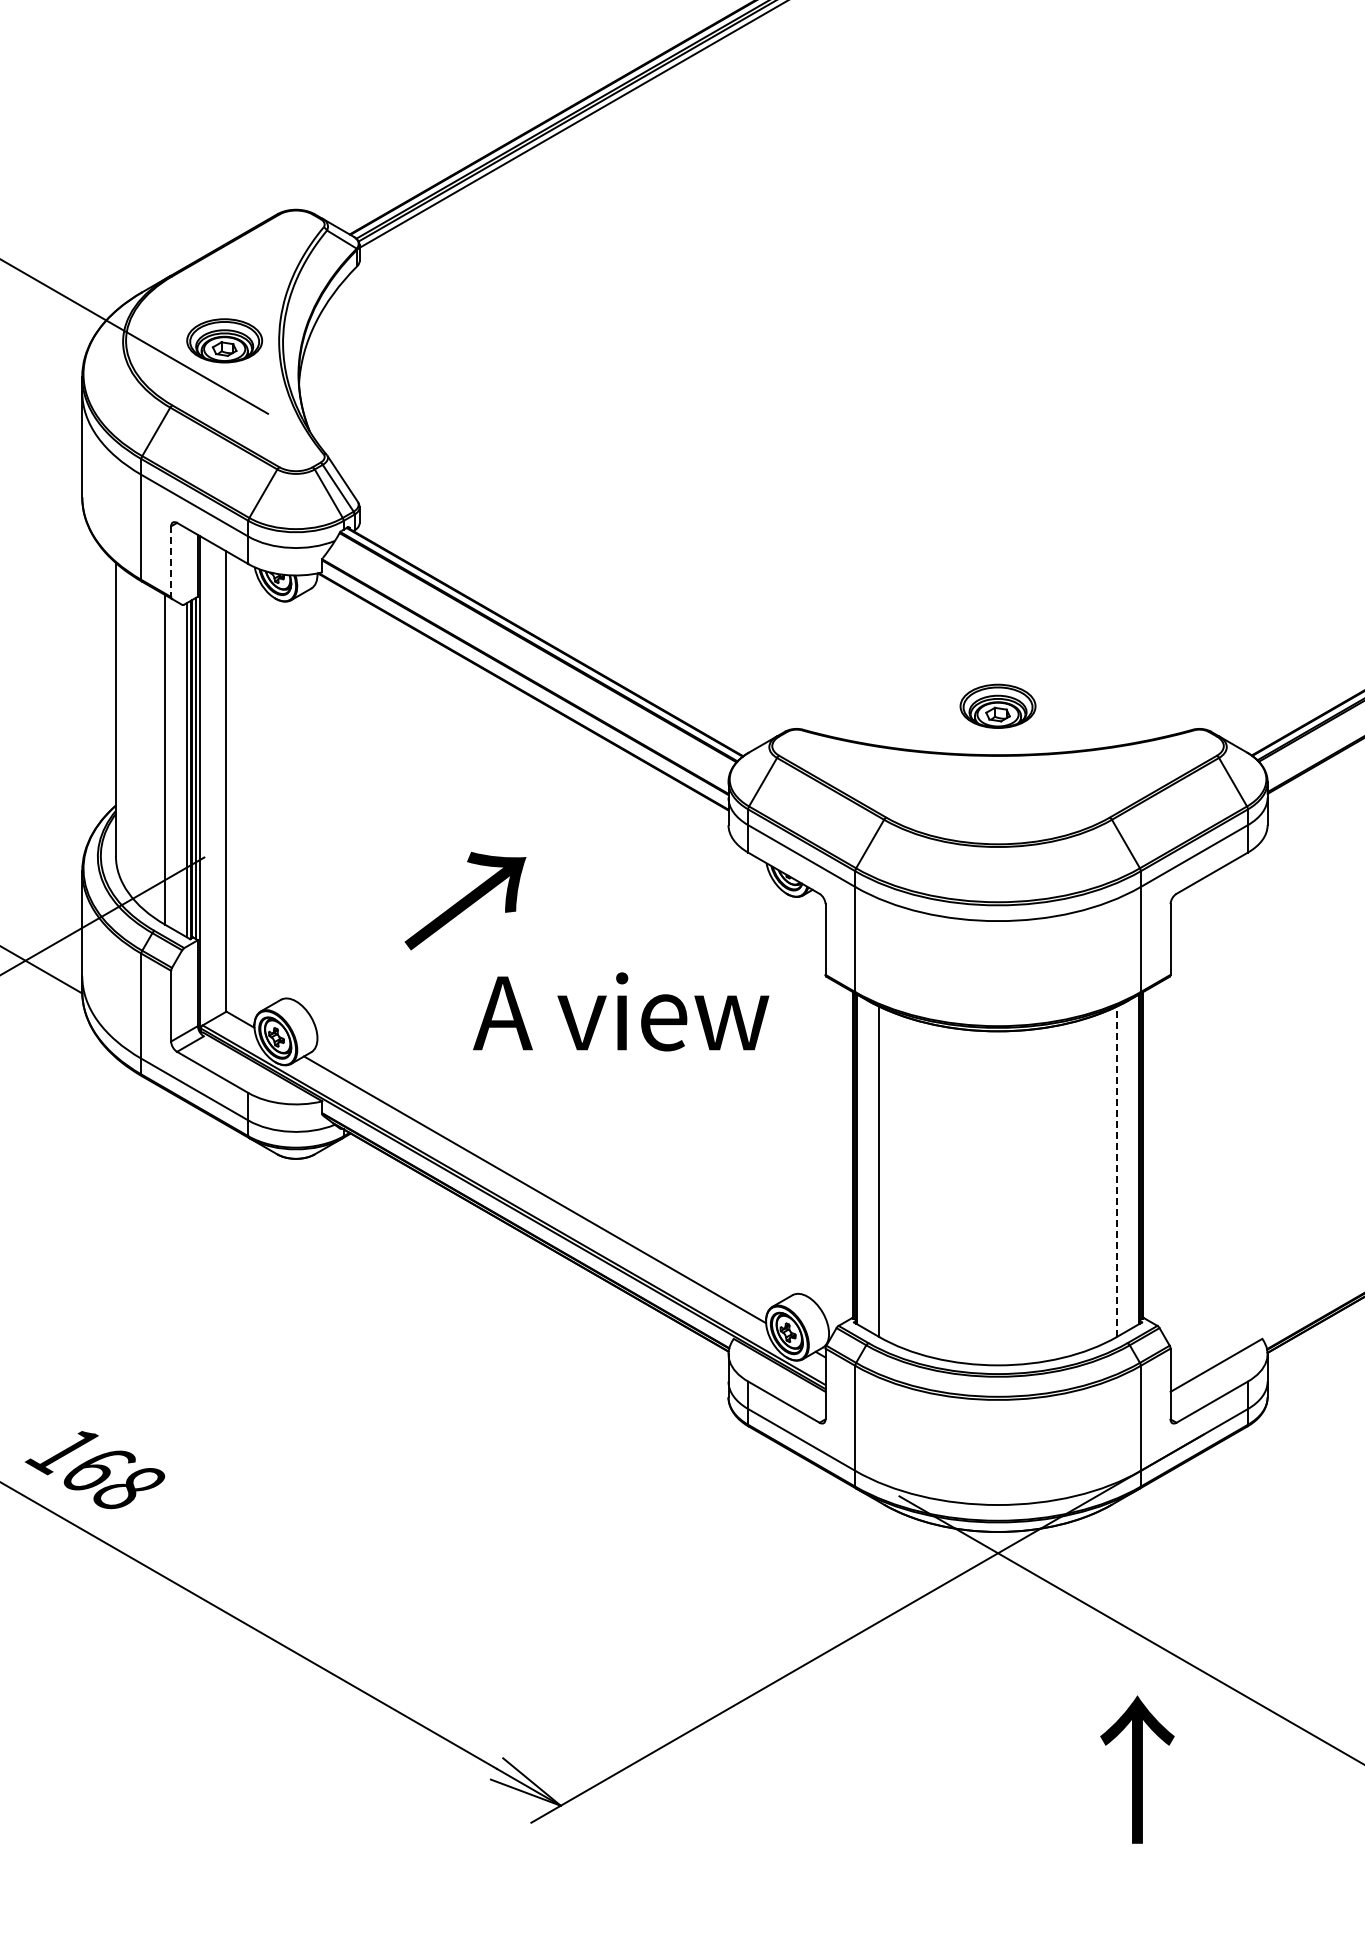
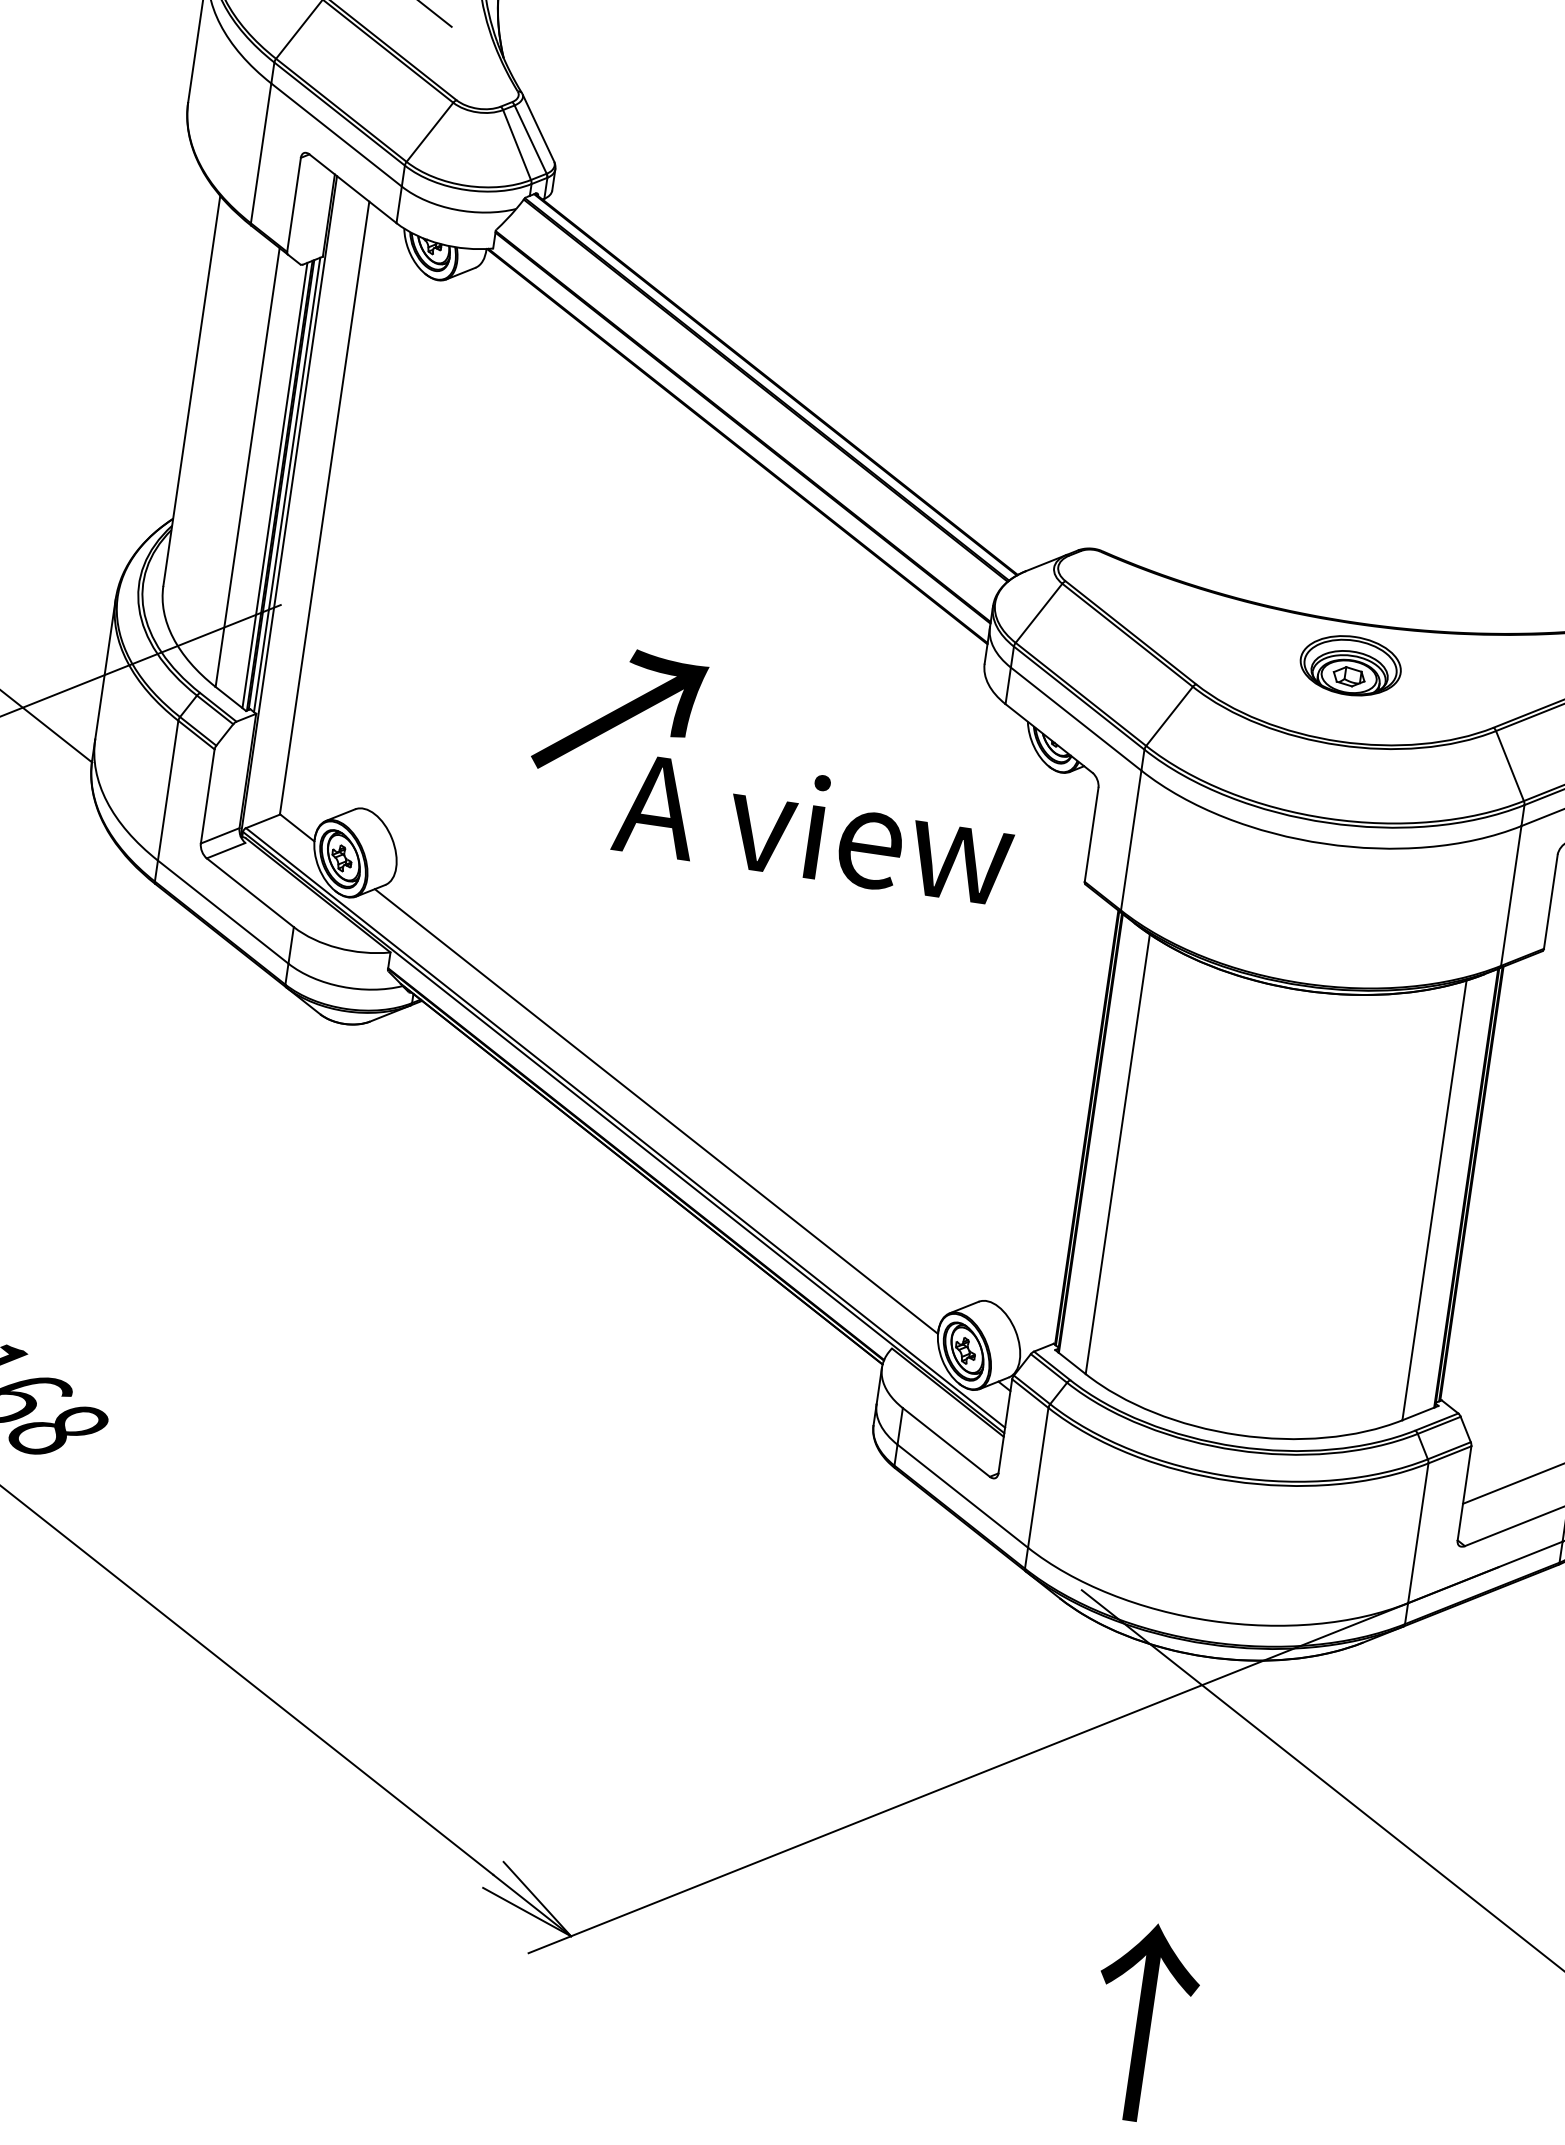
line: (171, 562) -> (294, 206), dashed -> solid
part: (997, 705) -> (1350, 664), moved
text: (621, 1011) -> (815, 827), moved
line: (1117, 1171) -> (1435, 1200), dashed -> solid
text: (1137, 1769) -> (1143, 2022), moved

